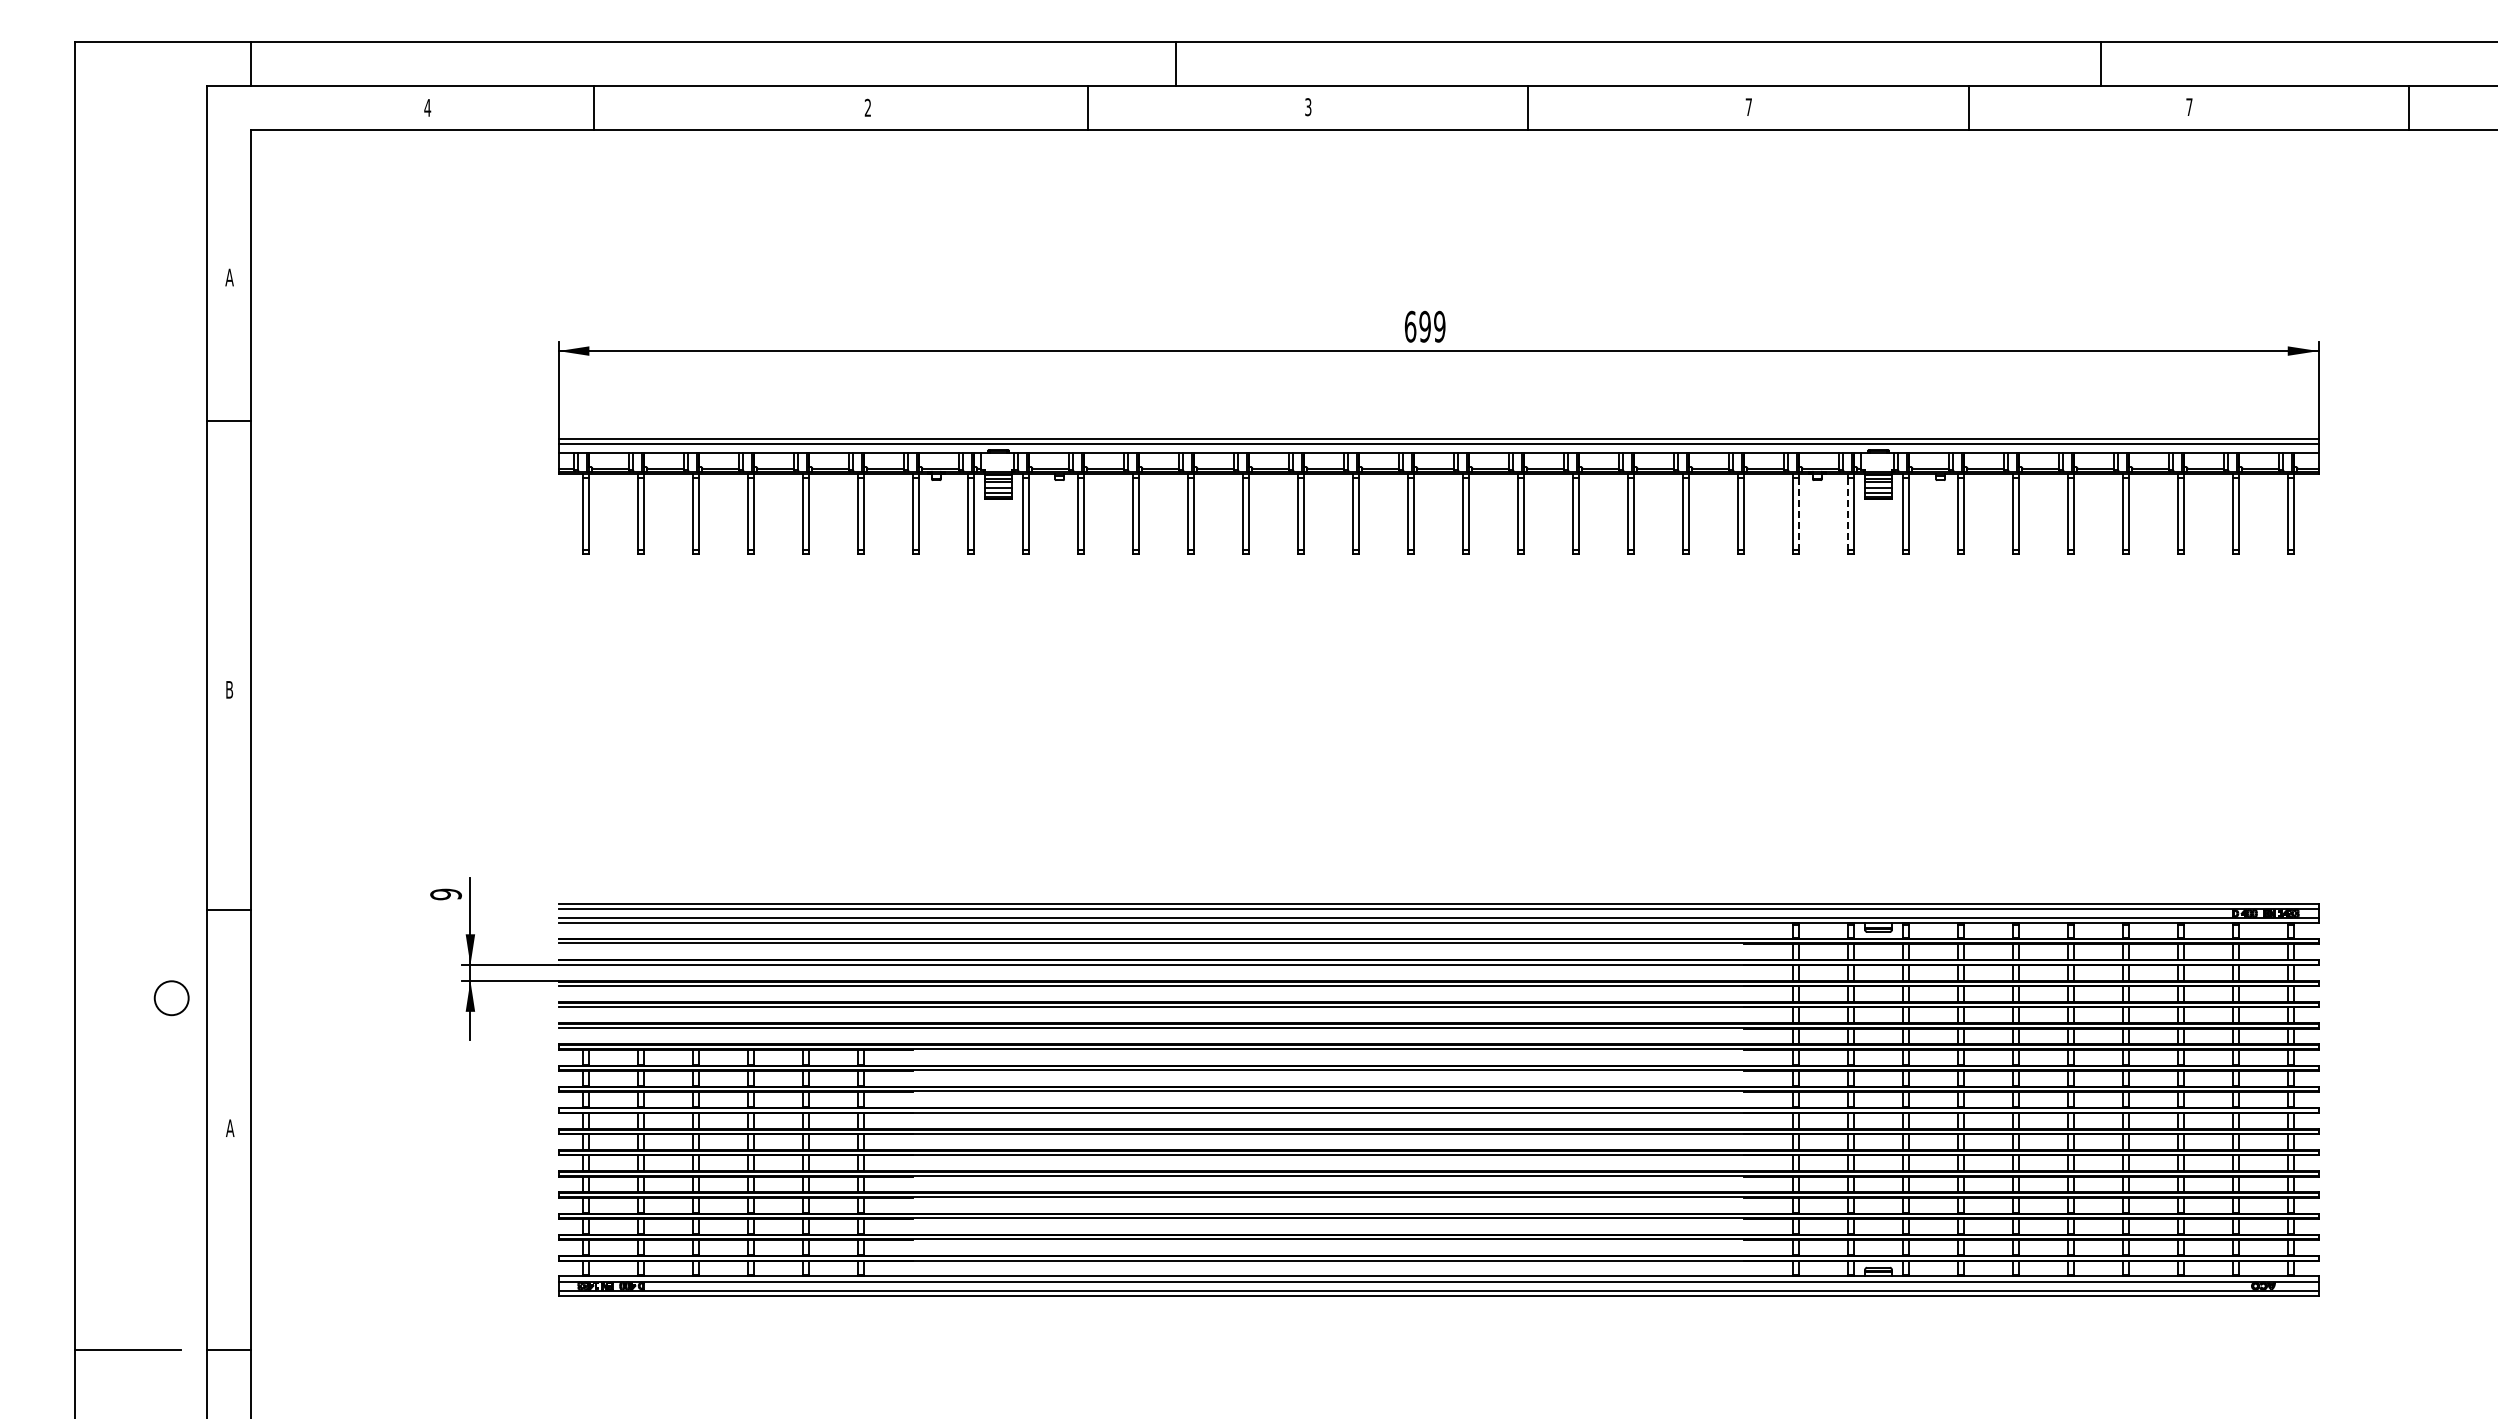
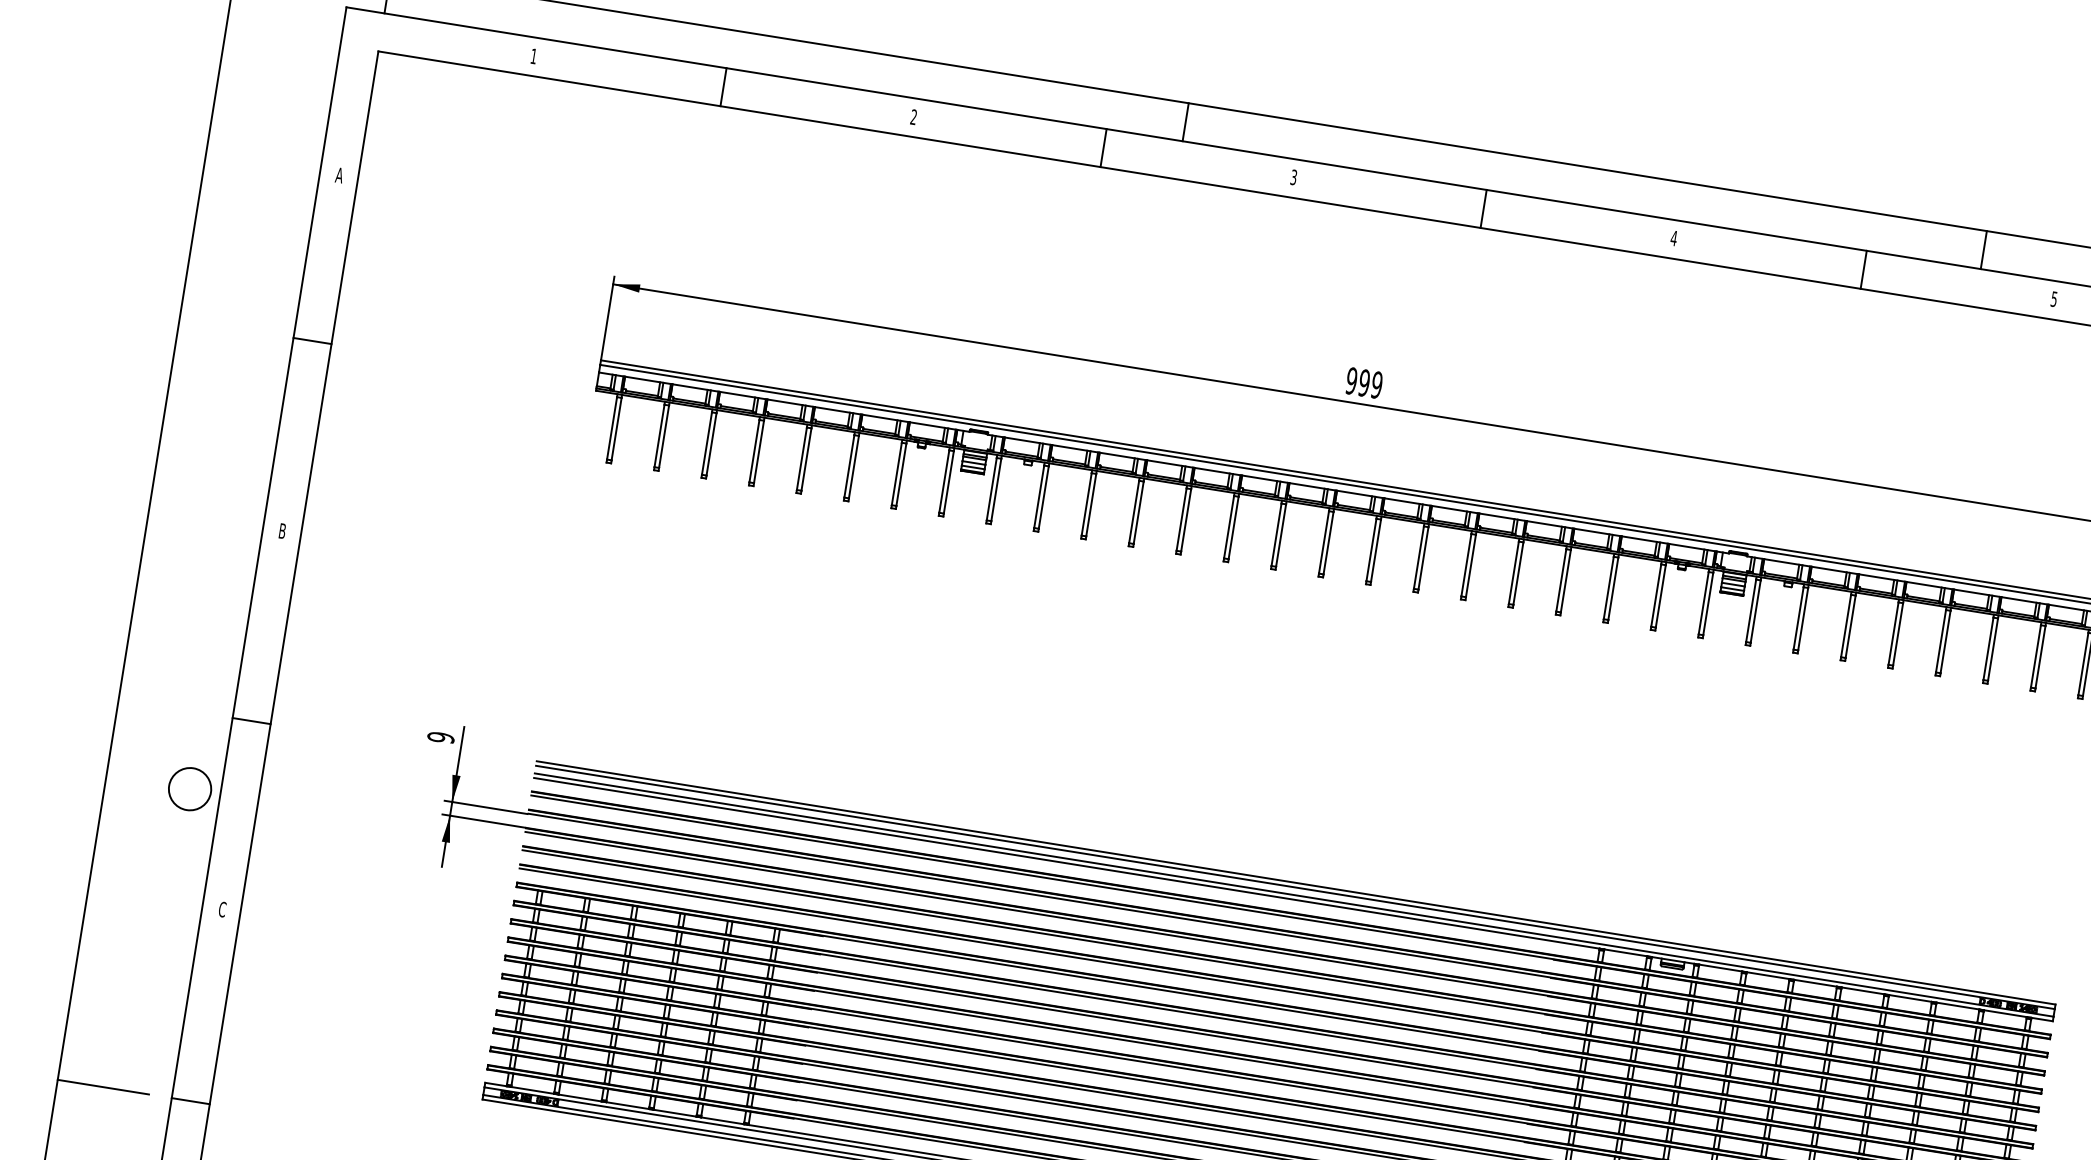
text: (1748, 106) -> (1673, 237), 7 -> 4
text: (427, 107) -> (533, 56), 4 -> 1
text: (2189, 107) -> (2054, 299), 7 -> 5
line: (593, 108) -> (723, 87), moved
text: (1410, 326) -> (1351, 380), 699 -> 999
line: (229, 420) -> (312, 341), moved
line: (1798, 514) -> (1660, 596), dashed -> solid
line: (1848, 514) -> (1703, 603), dashed -> solid
circle: (171, 998) -> (189, 789), size x1.43
text: (230, 1128) -> (222, 909), A -> C

